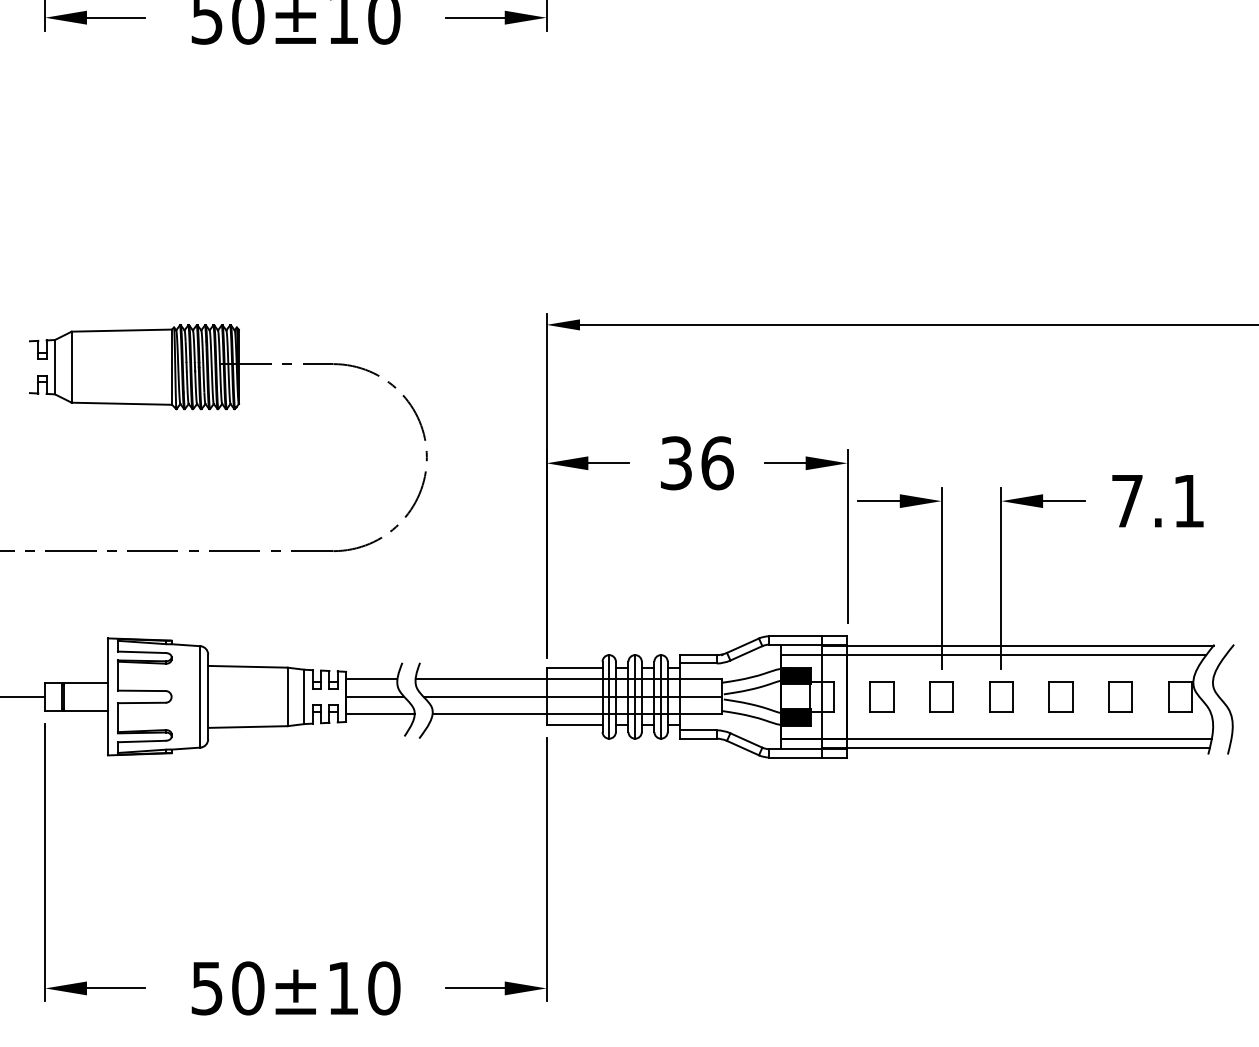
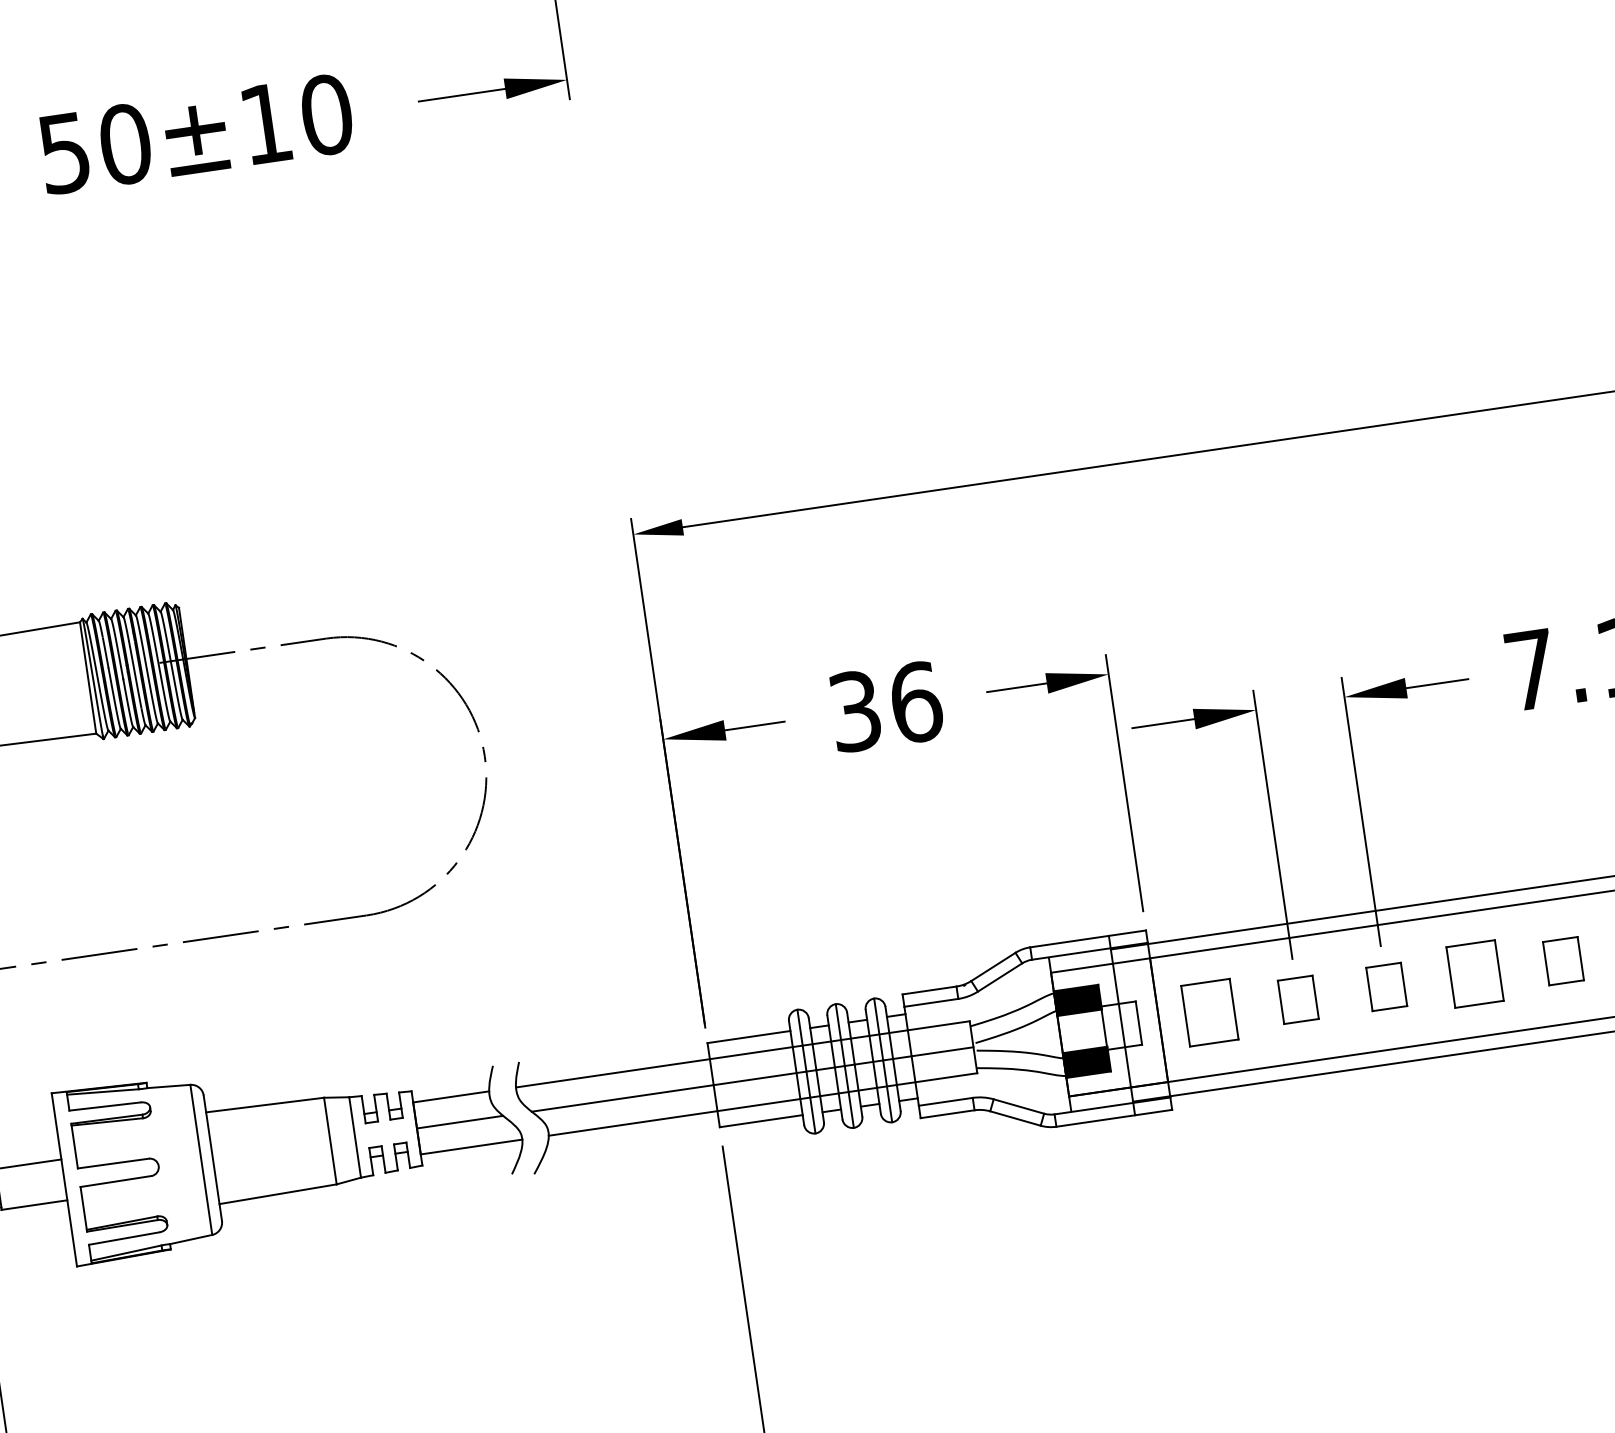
part: (881, 696) -> (1209, 1012), size x1.4
part: (1060, 696) -> (1474, 973), size x1.4

